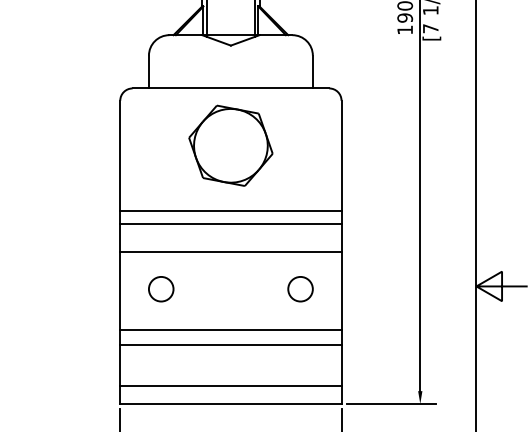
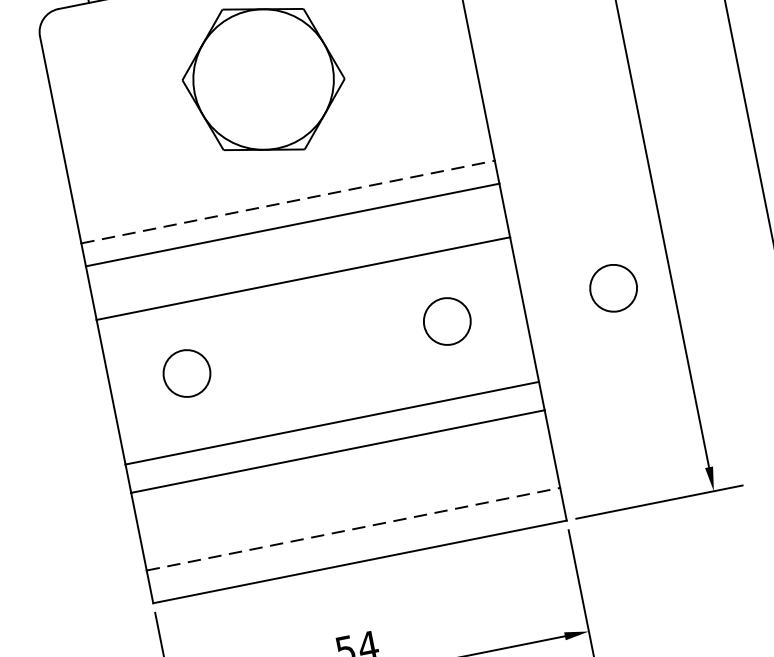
line: (230, 211) -> (287, 202), solid -> dashed
circle: (389, 289) -> (613, 288), added
line: (230, 386) -> (352, 529), solid -> dashed

